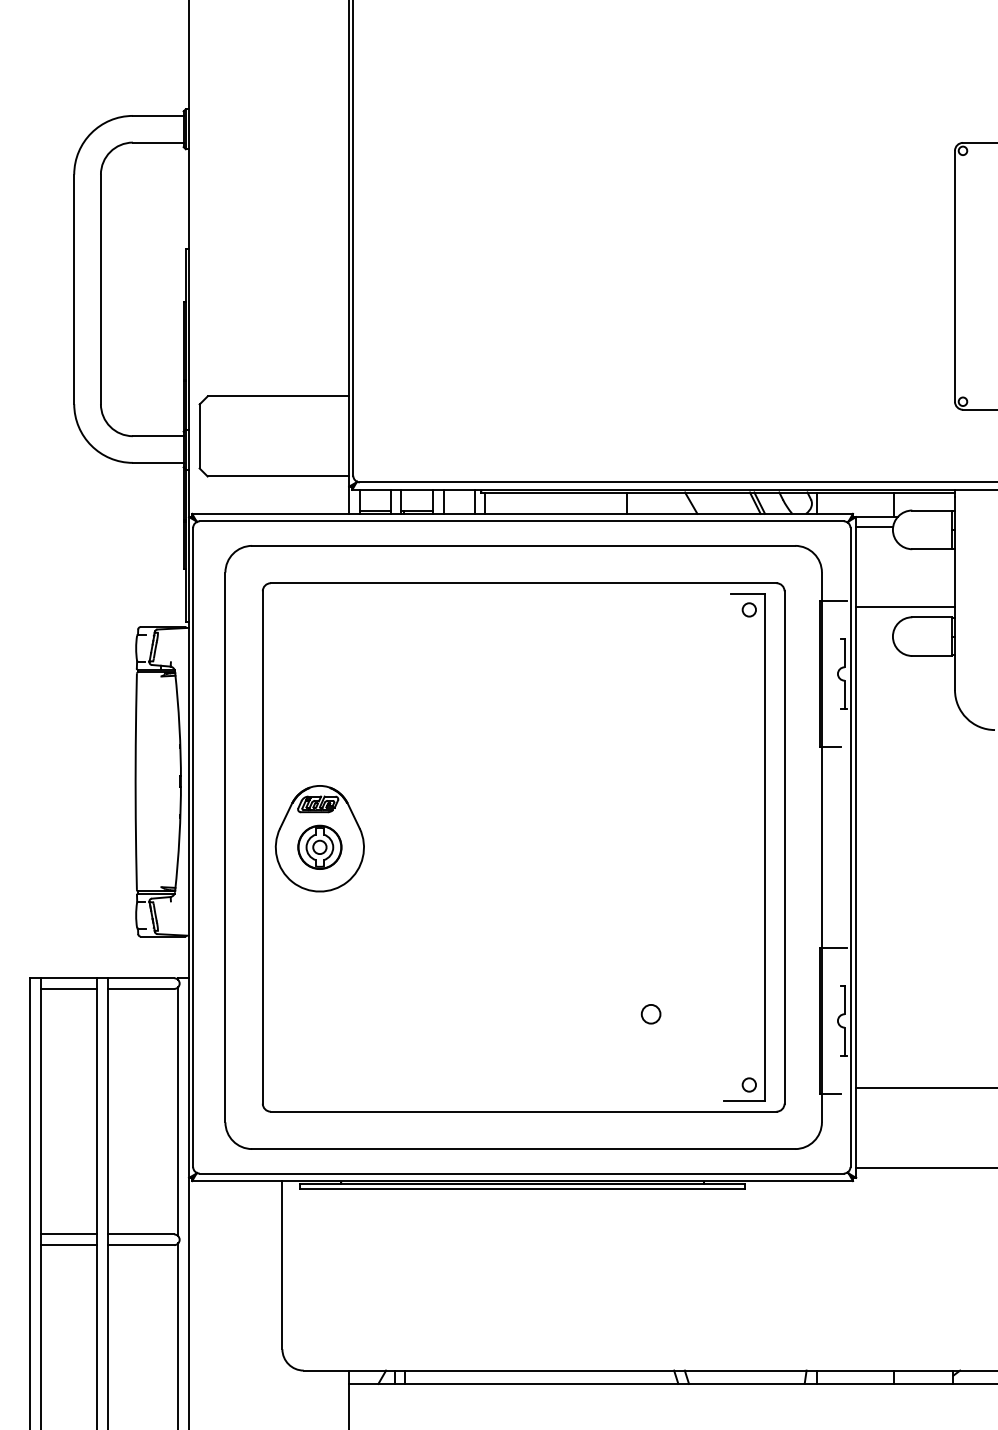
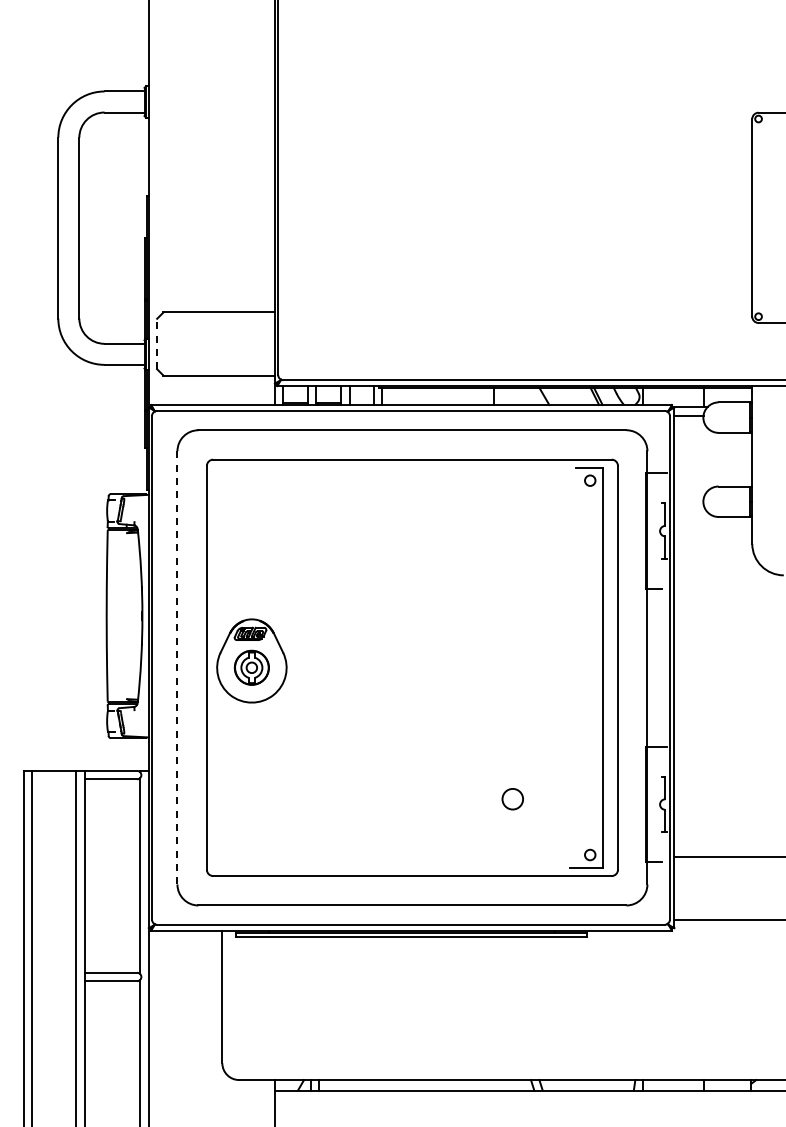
line: (200, 435) -> (157, 343), solid -> dashed
line: (905, 607) -> (713, 478), removed
line: (225, 846) -> (177, 667), solid -> dashed
line: (69, 989) -> (54, 779), removed
circle: (650, 1014) -> (512, 799), size x1.4
line: (69, 1234) -> (54, 972), removed
line: (69, 1245) -> (54, 981), removed

